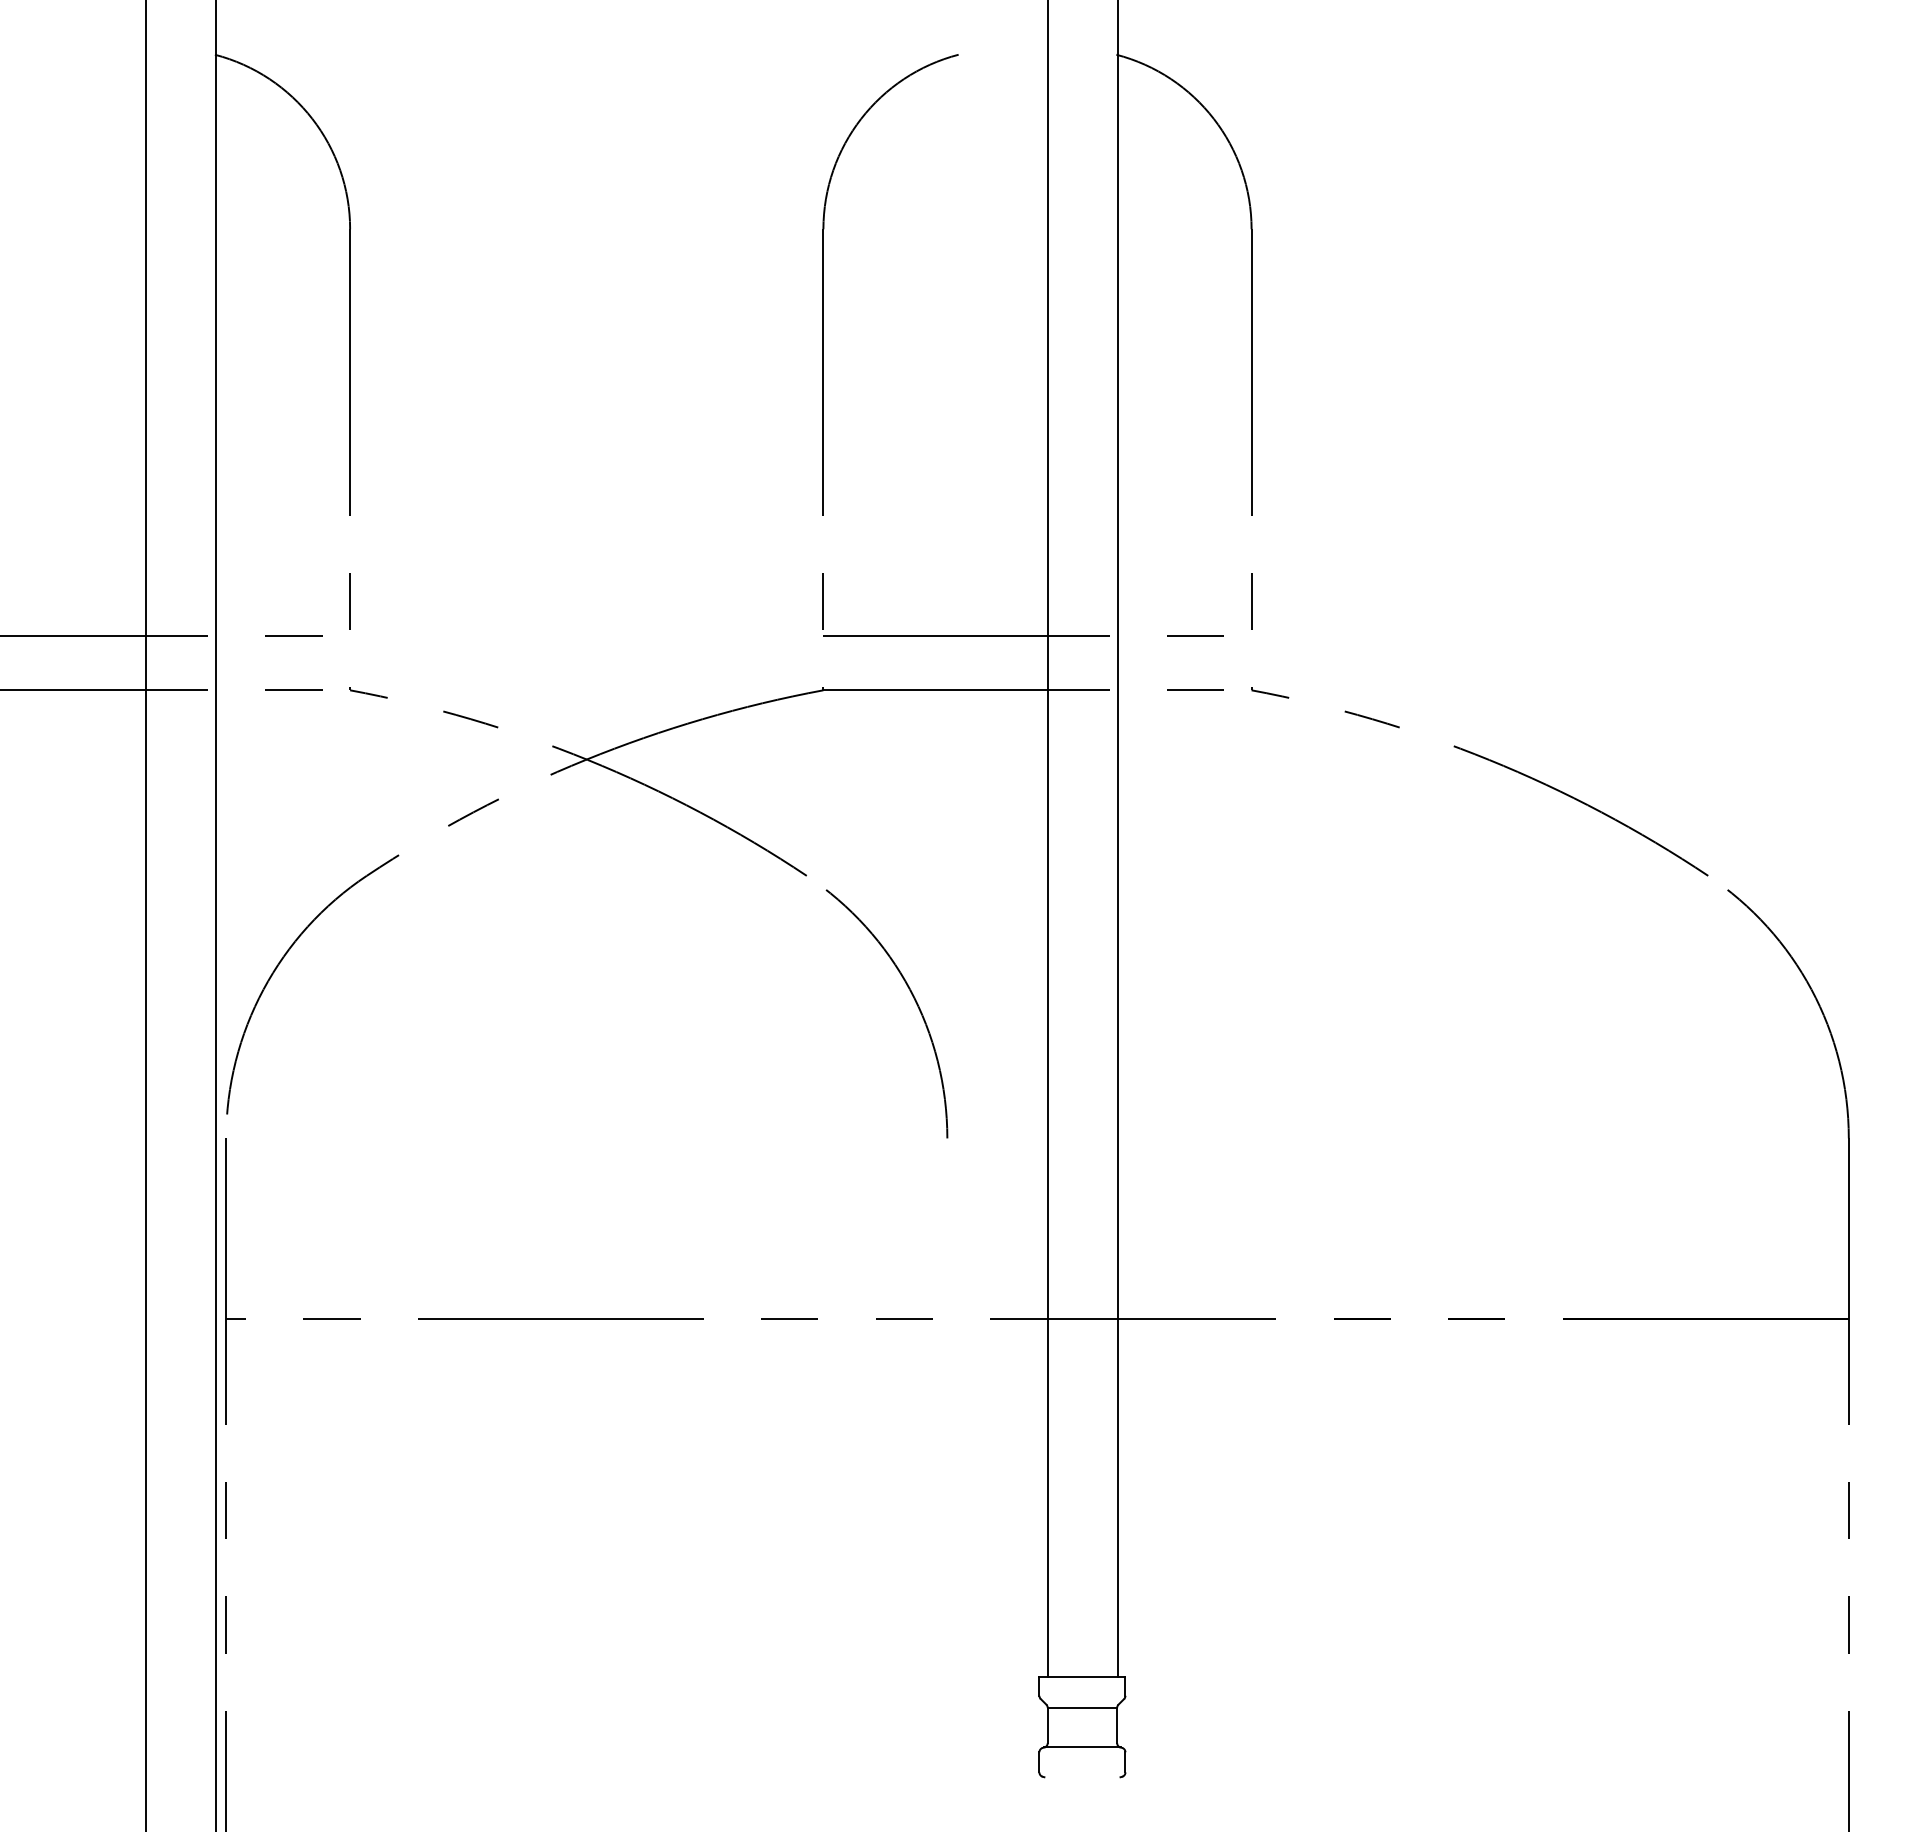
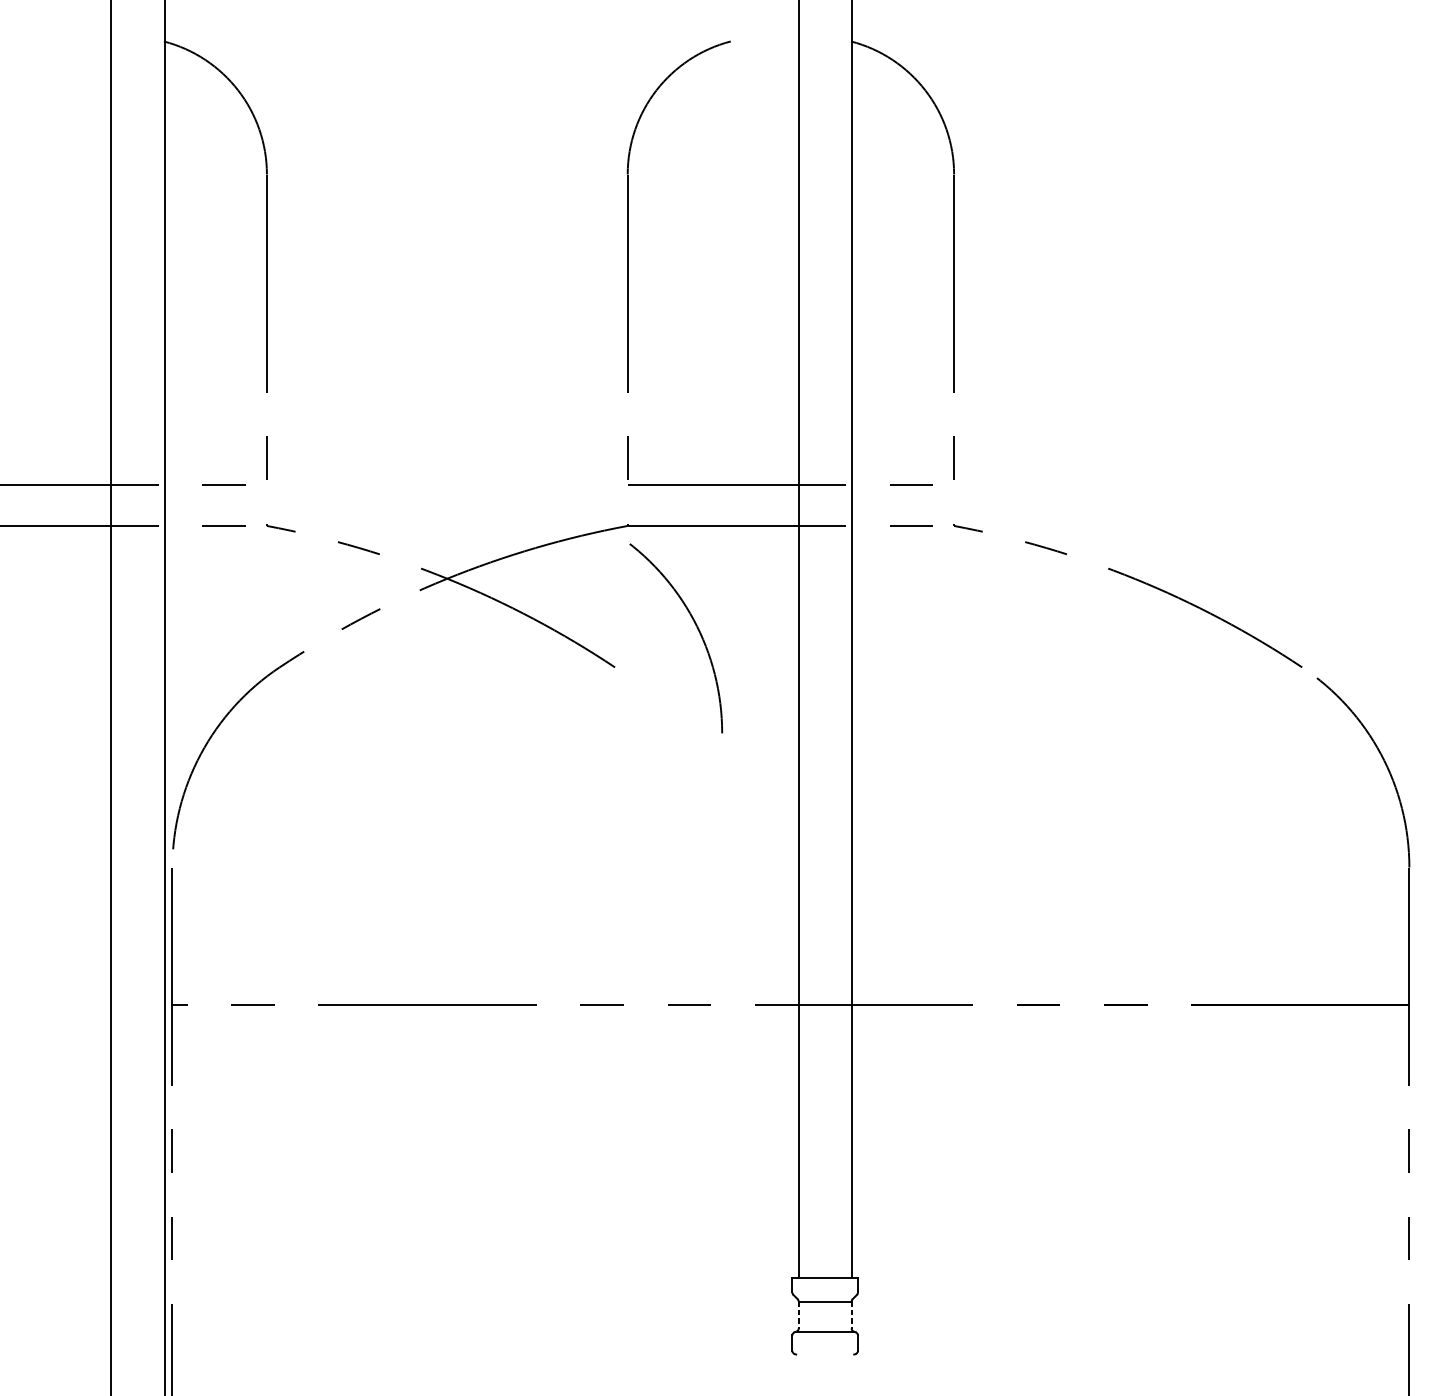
arc: (914, 1000) -> (697, 628), moved
line: (1047, 1725) -> (798, 1315), solid -> dashed
line: (1117, 1725) -> (851, 1315), solid -> dashed

